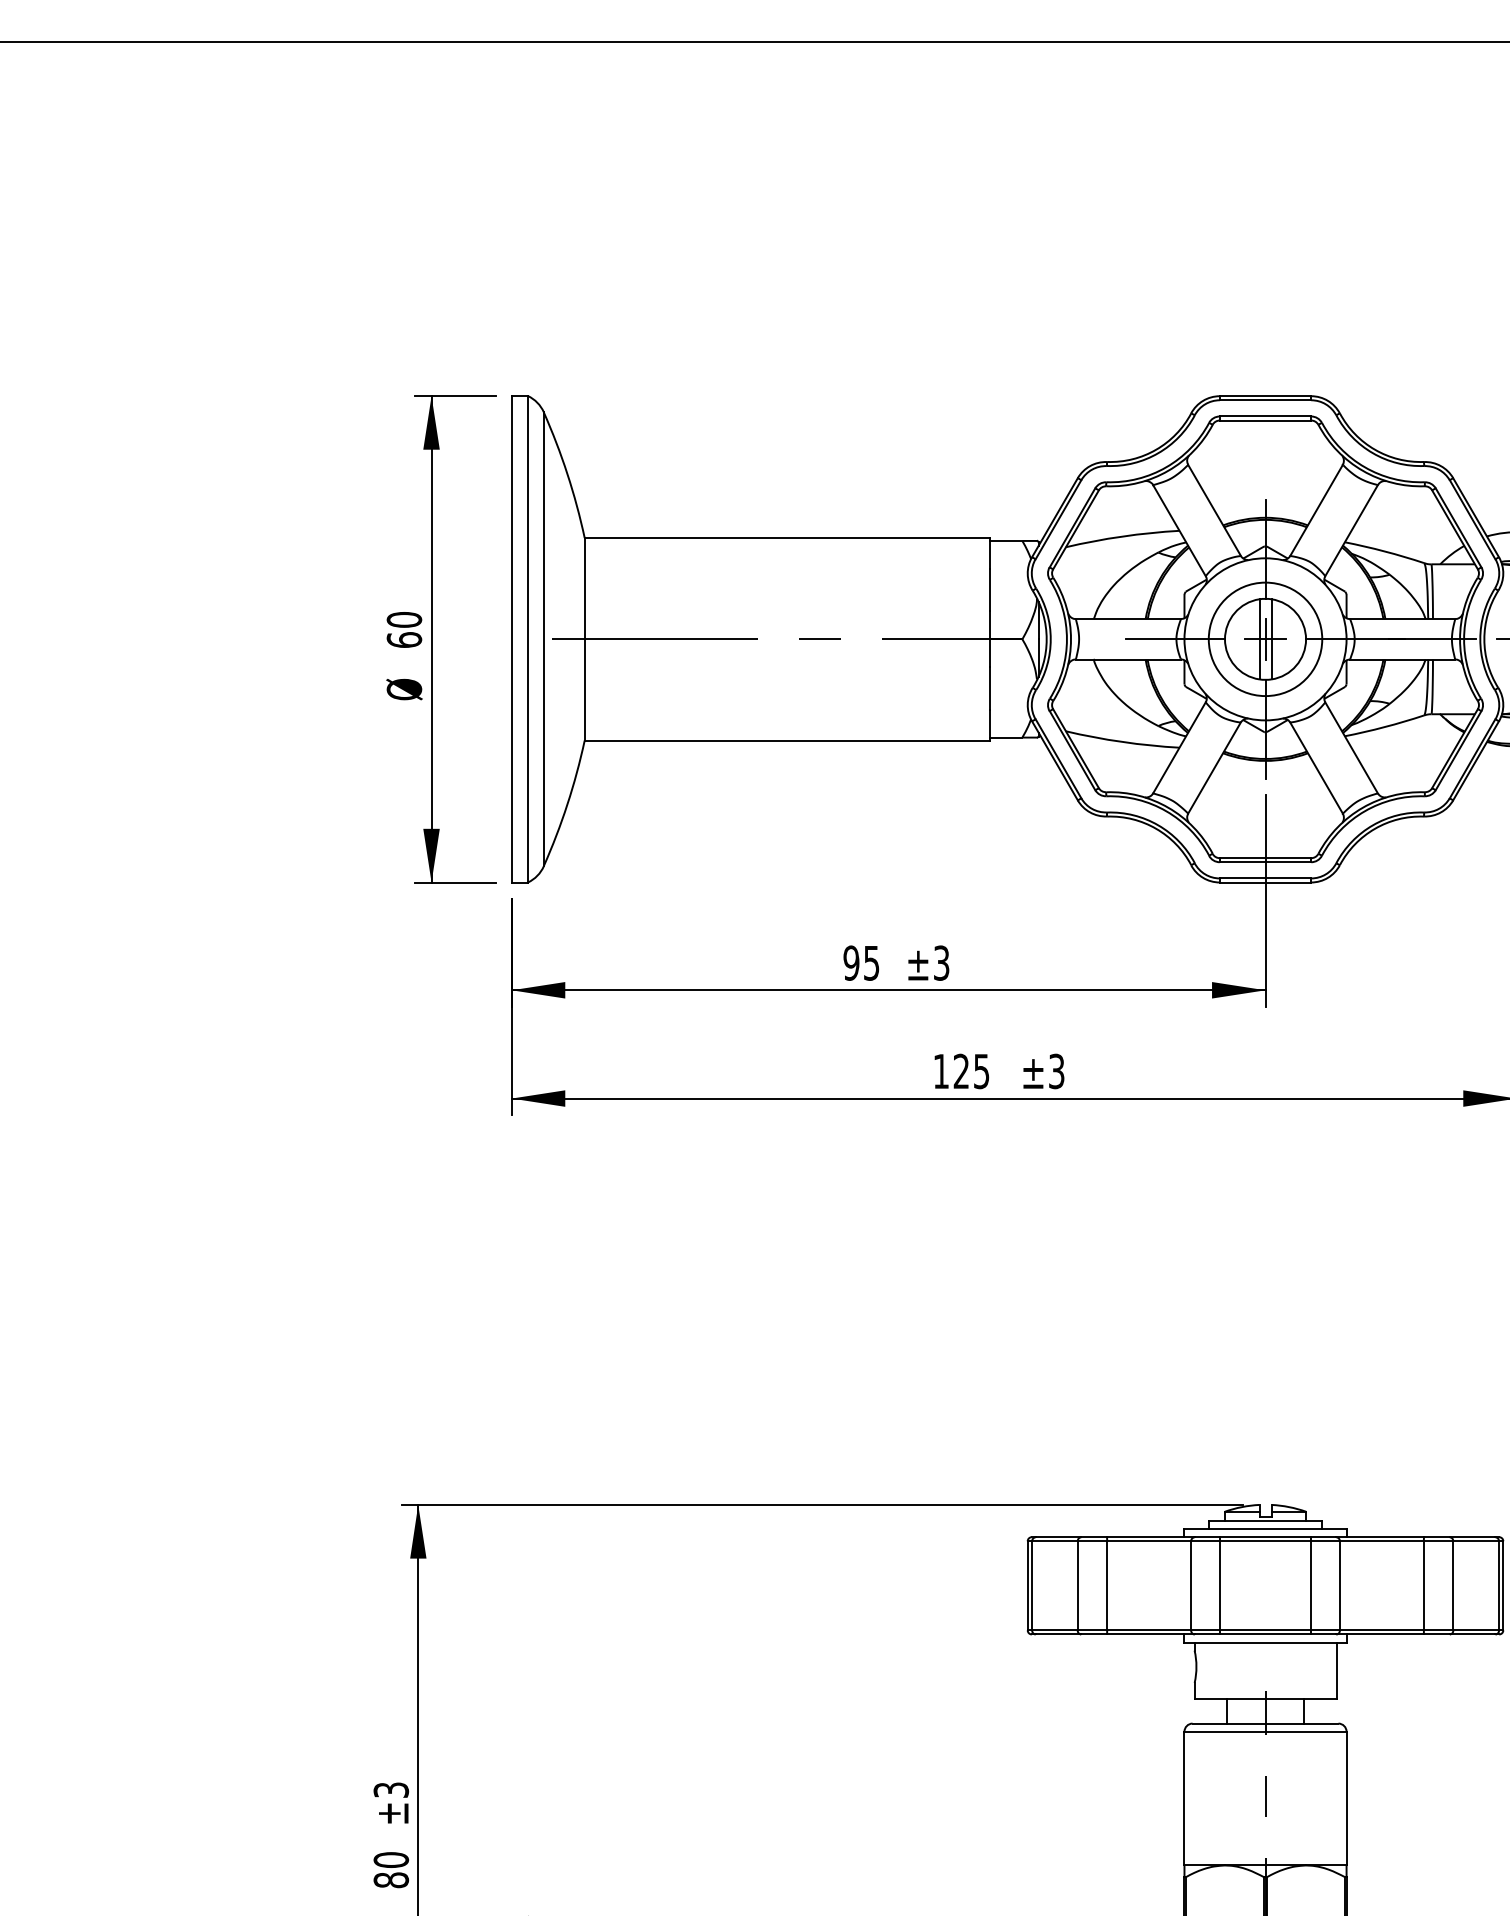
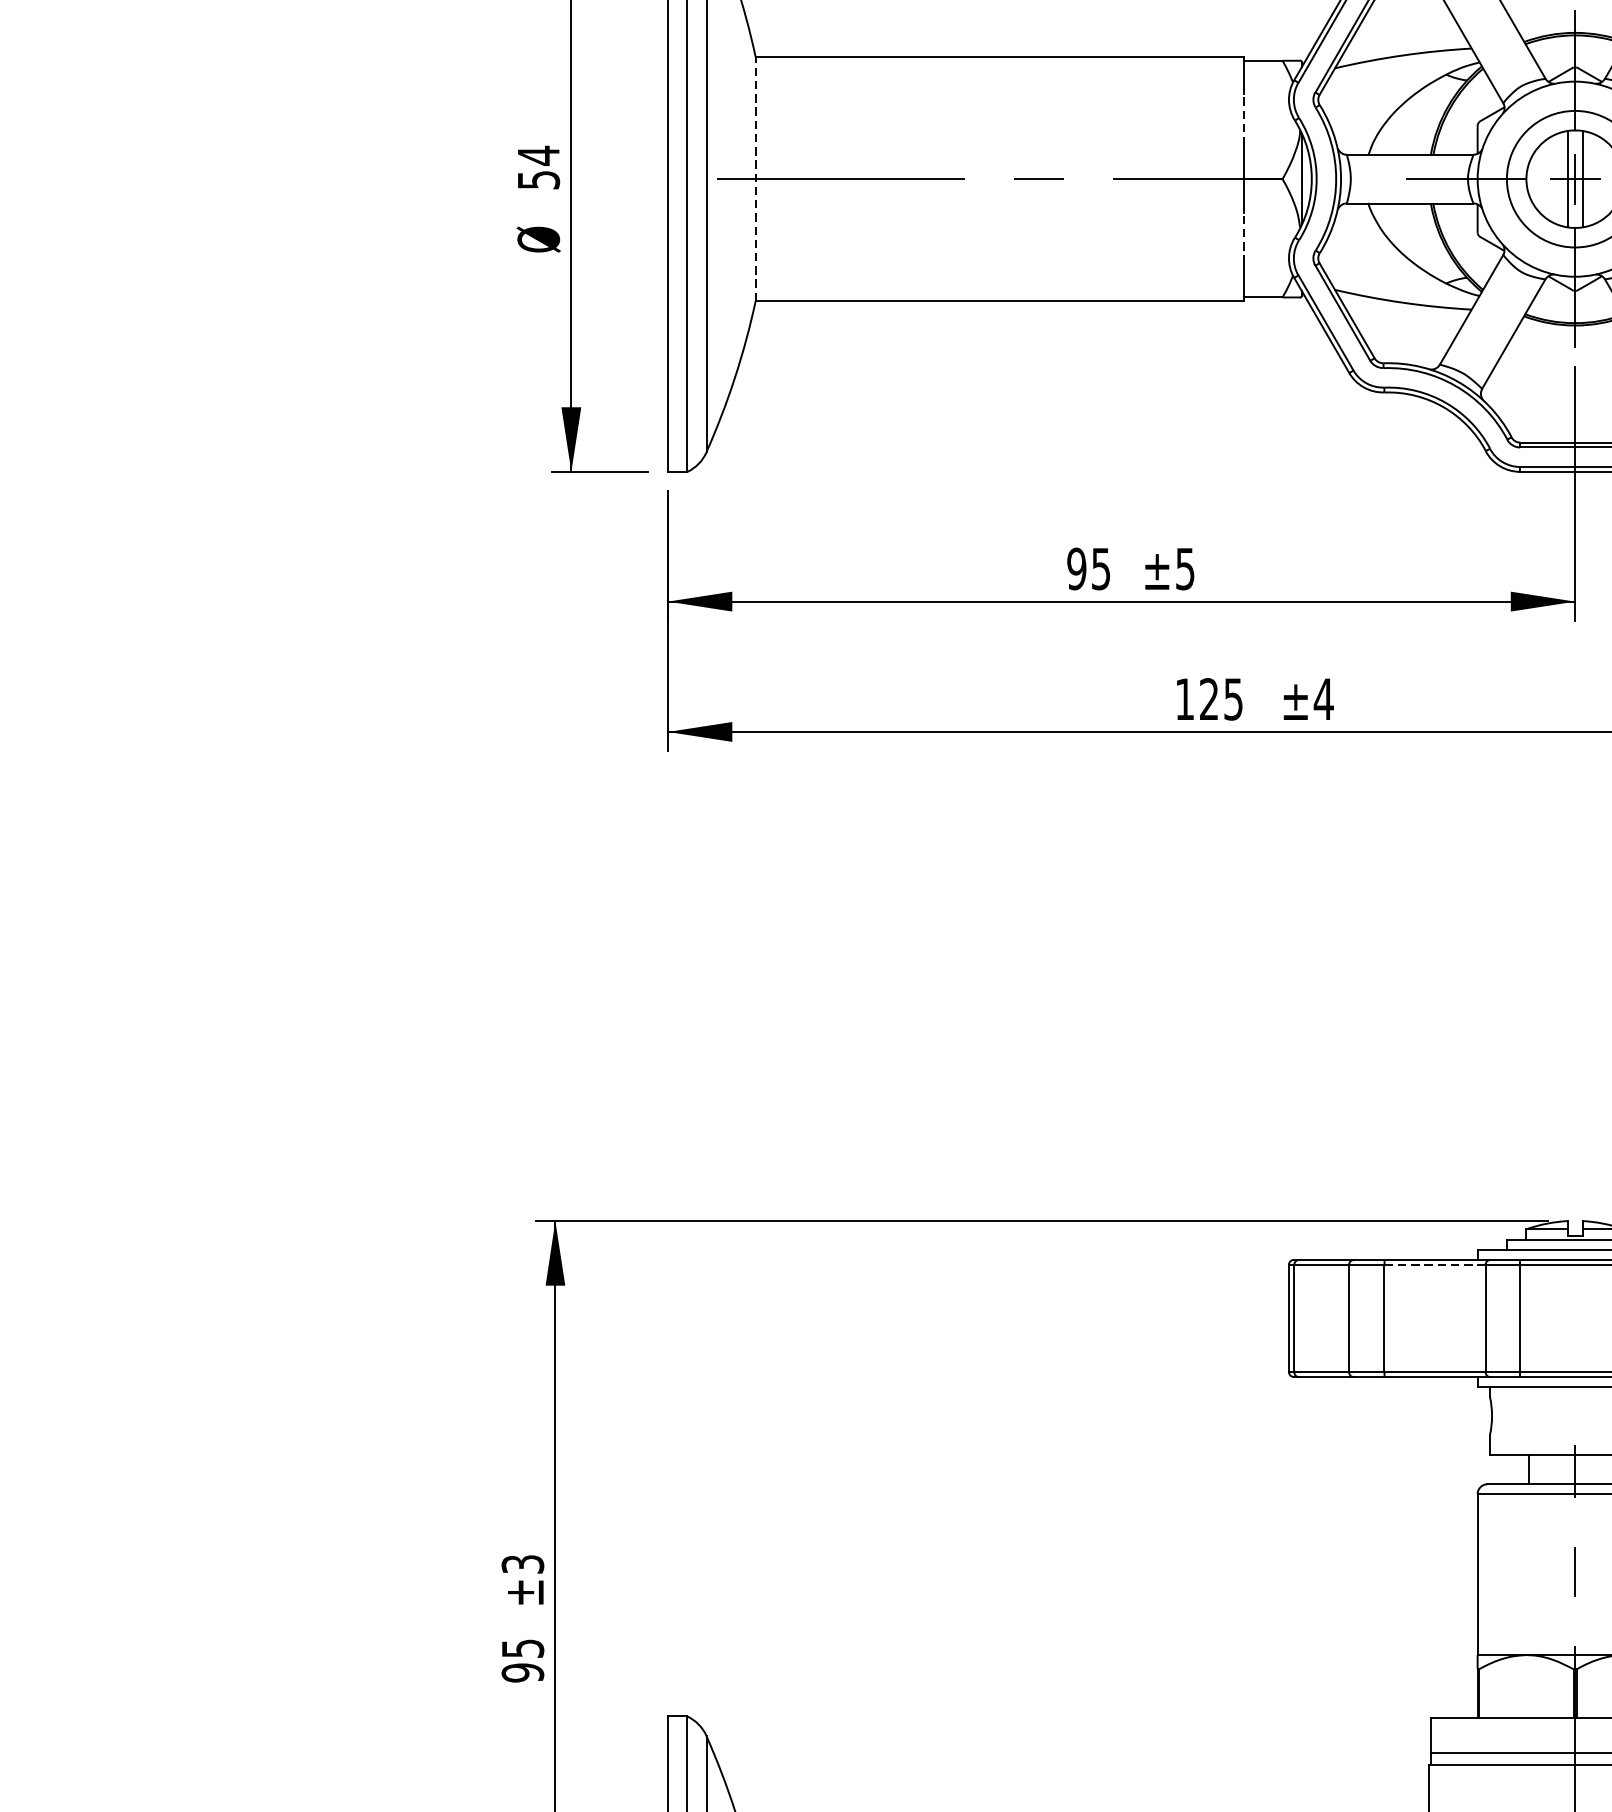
line: (989, 589) -> (1242, 119), solid -> dashed
text: (404, 629) -> (538, 167), 60 -> 54
line: (584, 638) -> (755, 178), solid -> dashed
line: (989, 687) -> (1242, 237), solid -> dashed
text: (941, 962) -> (1185, 568), ±3 -> ±5
text: (1056, 1071) -> (1323, 699), ±3 -> ±4
line: (1148, 1541) -> (1434, 1265), solid -> dashed
text: (391, 1870) -> (523, 1661), 80 -> 95

